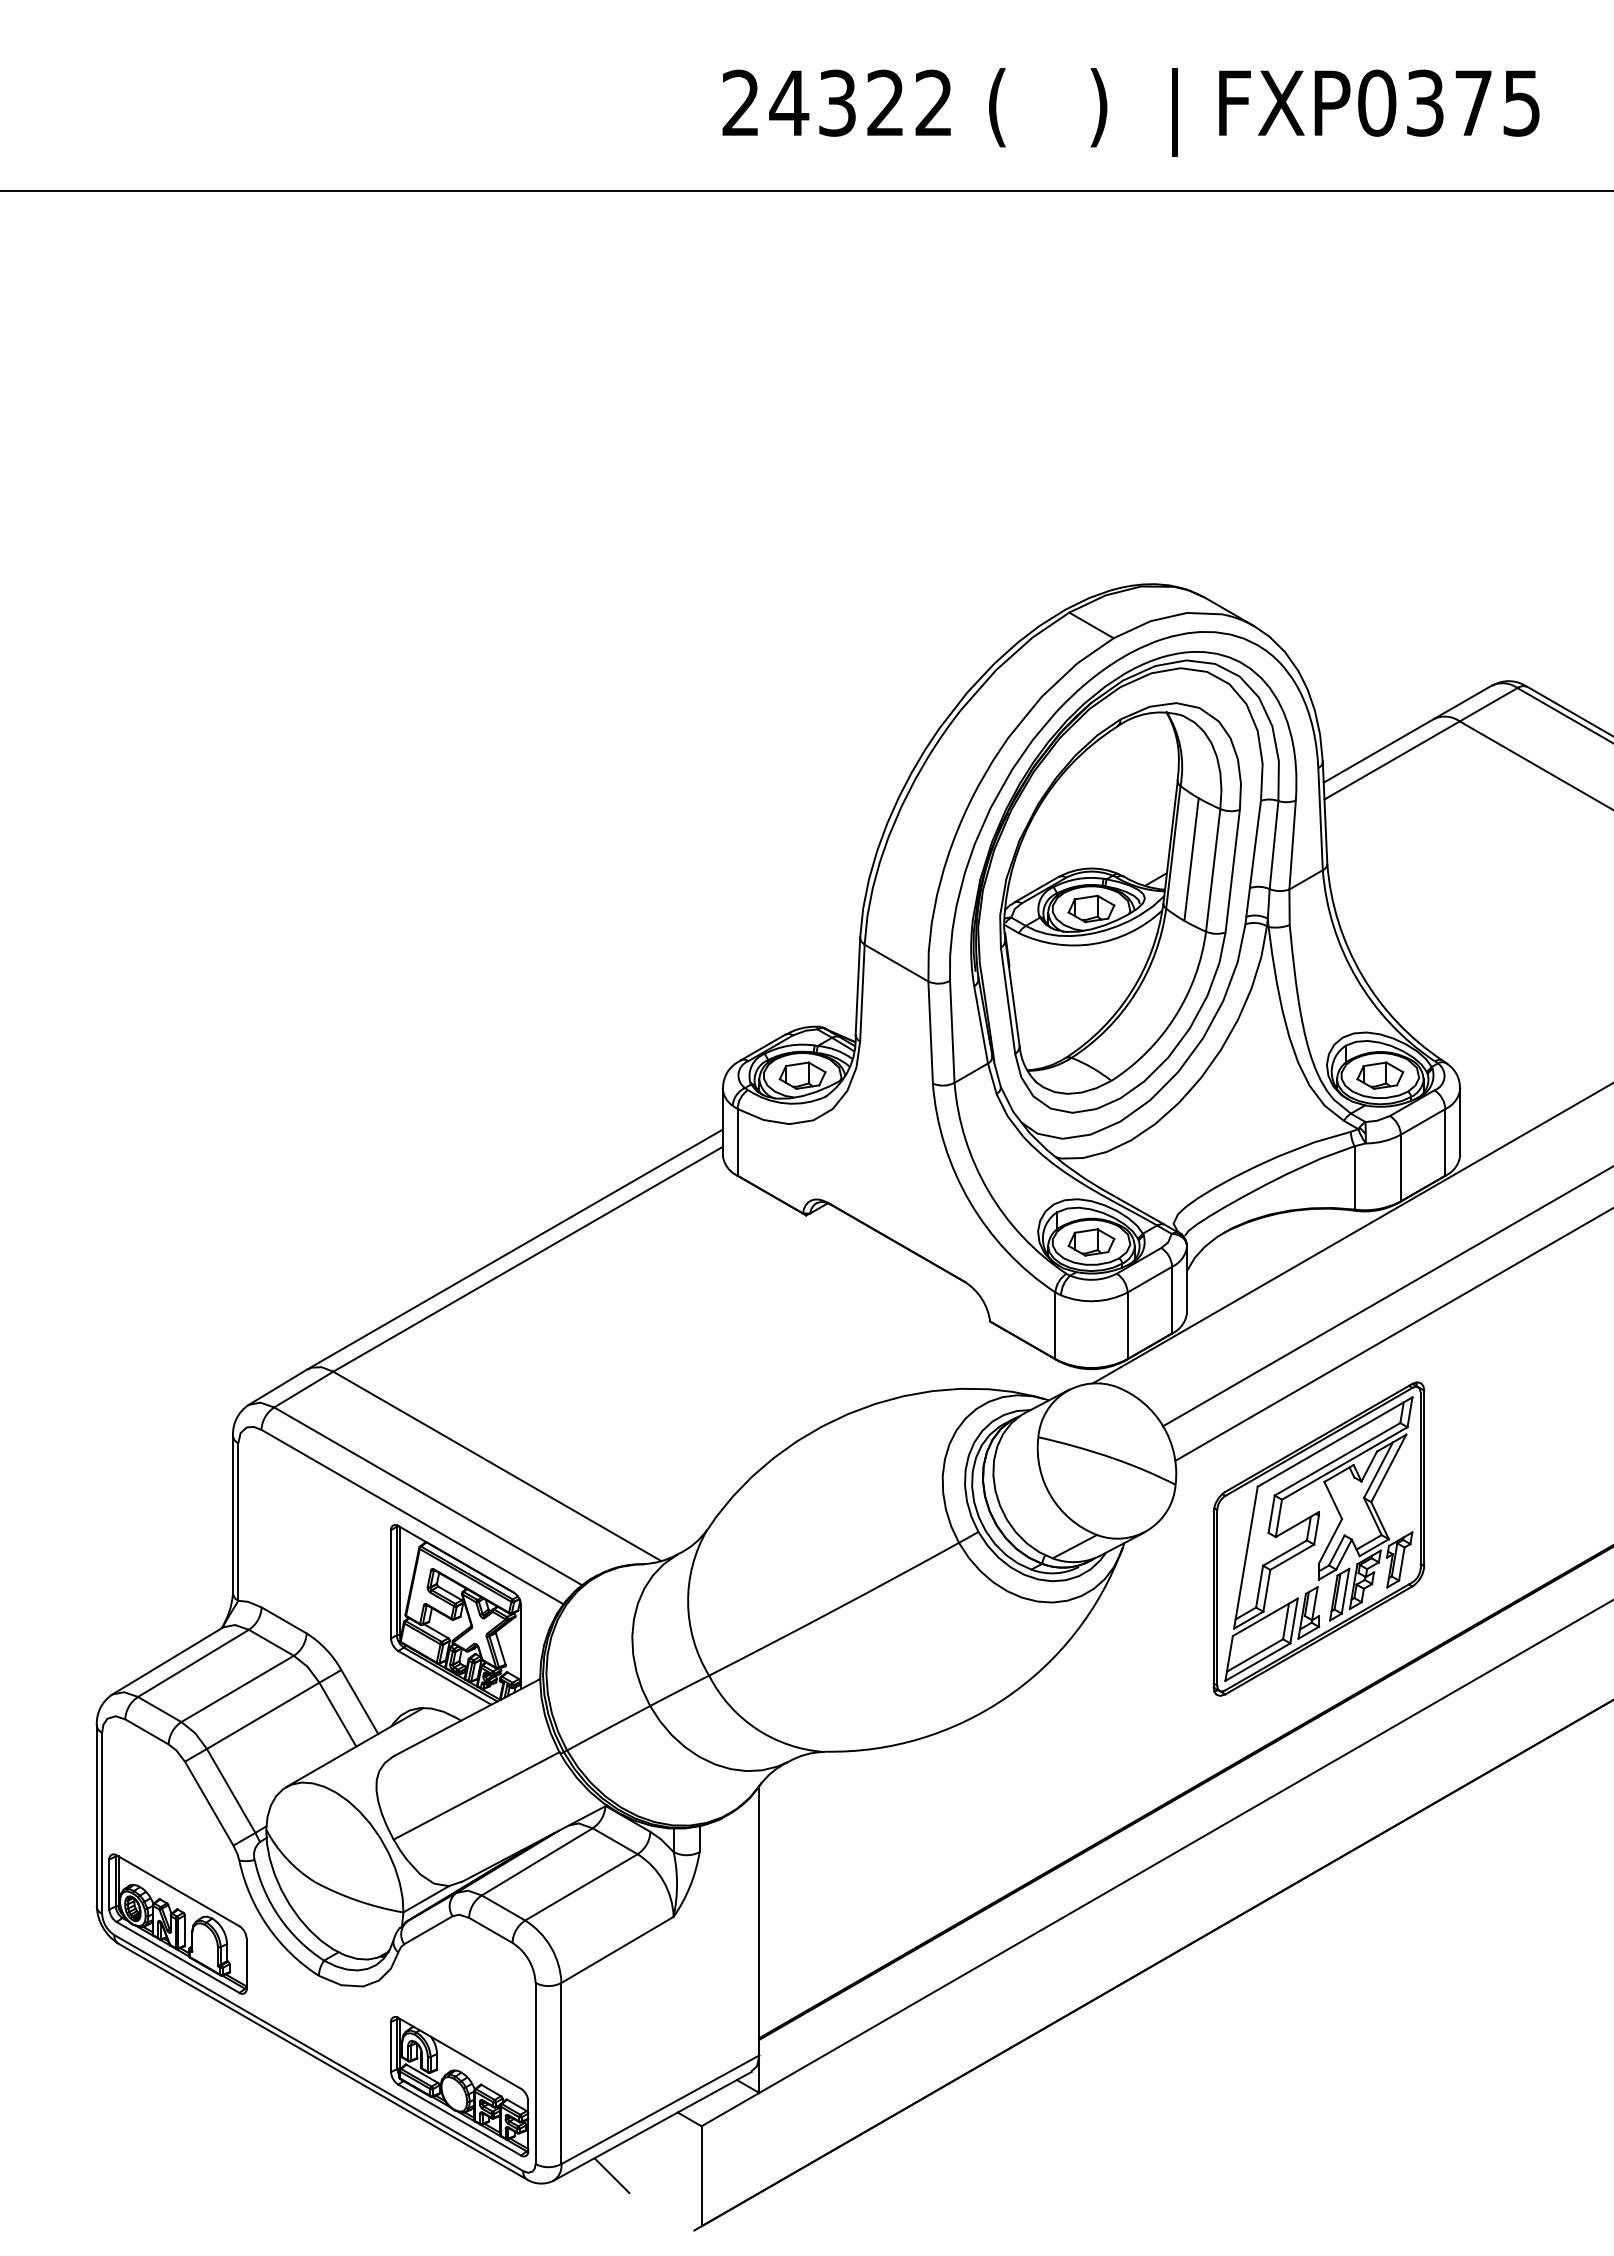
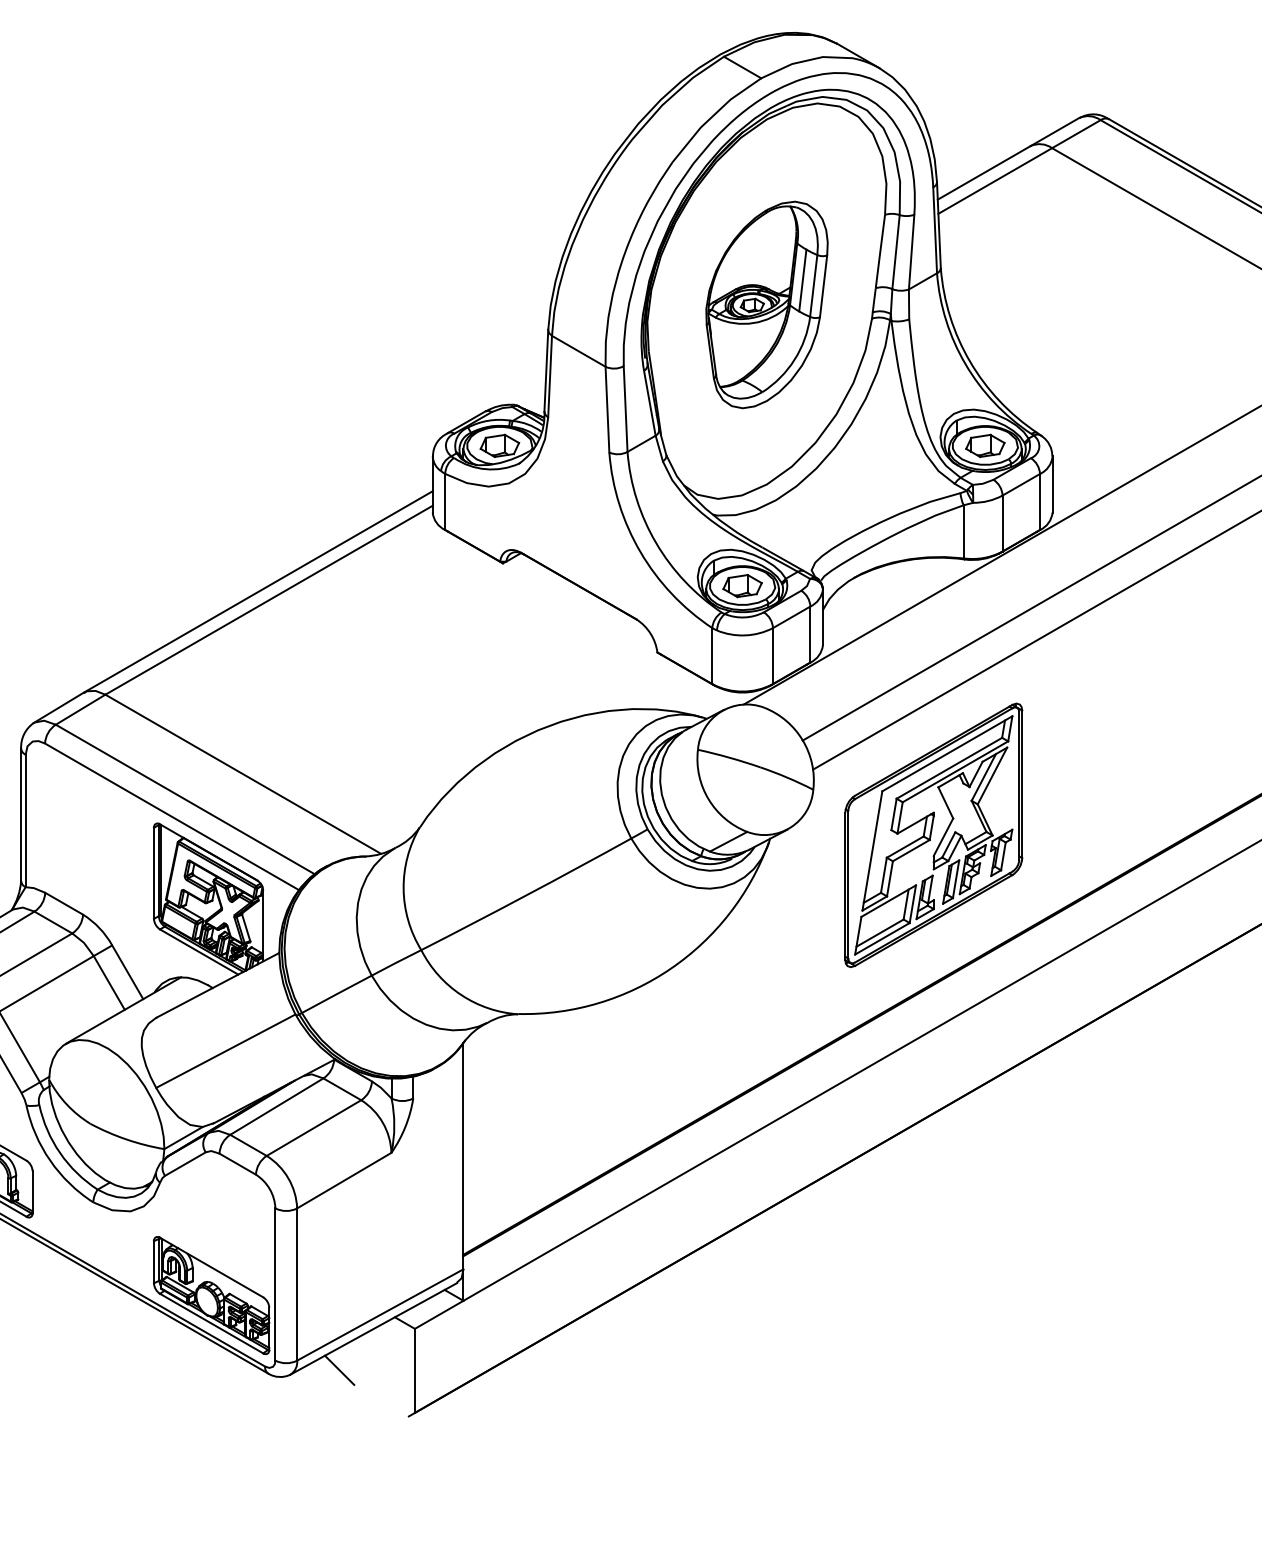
part: (1120, 907) -> (767, 304), size x0.6

